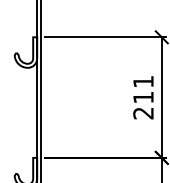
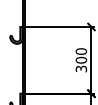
text: (143, 97) -> (81, 60), 211 -> 300

